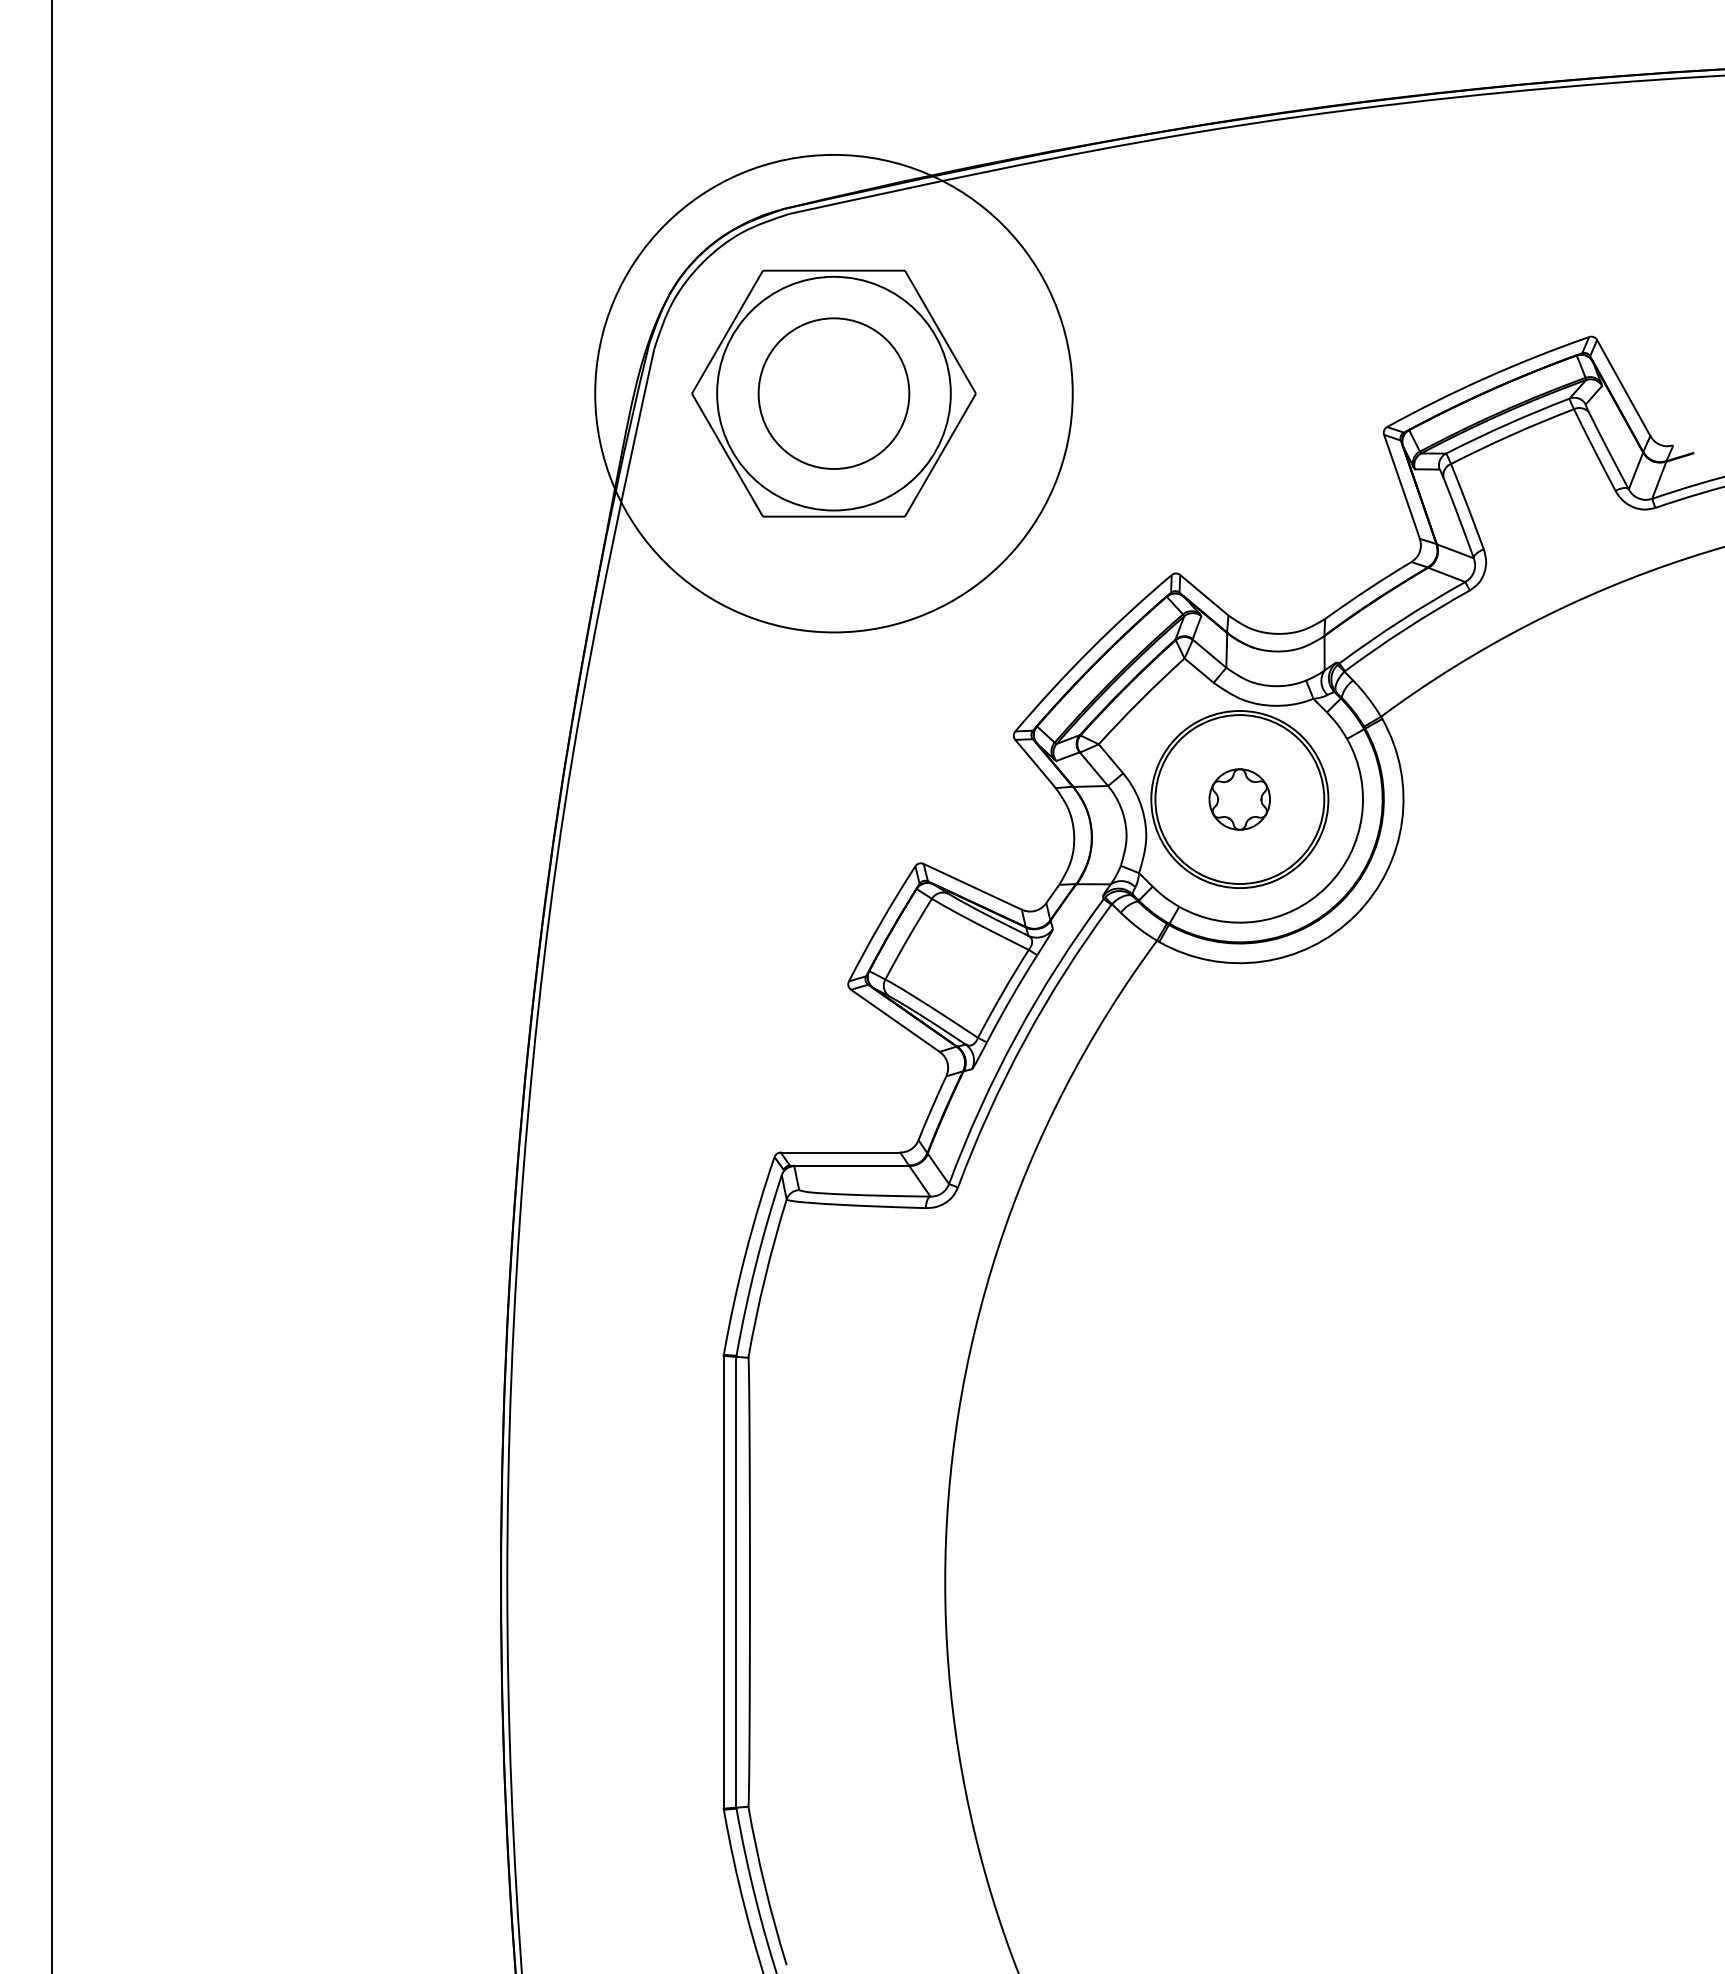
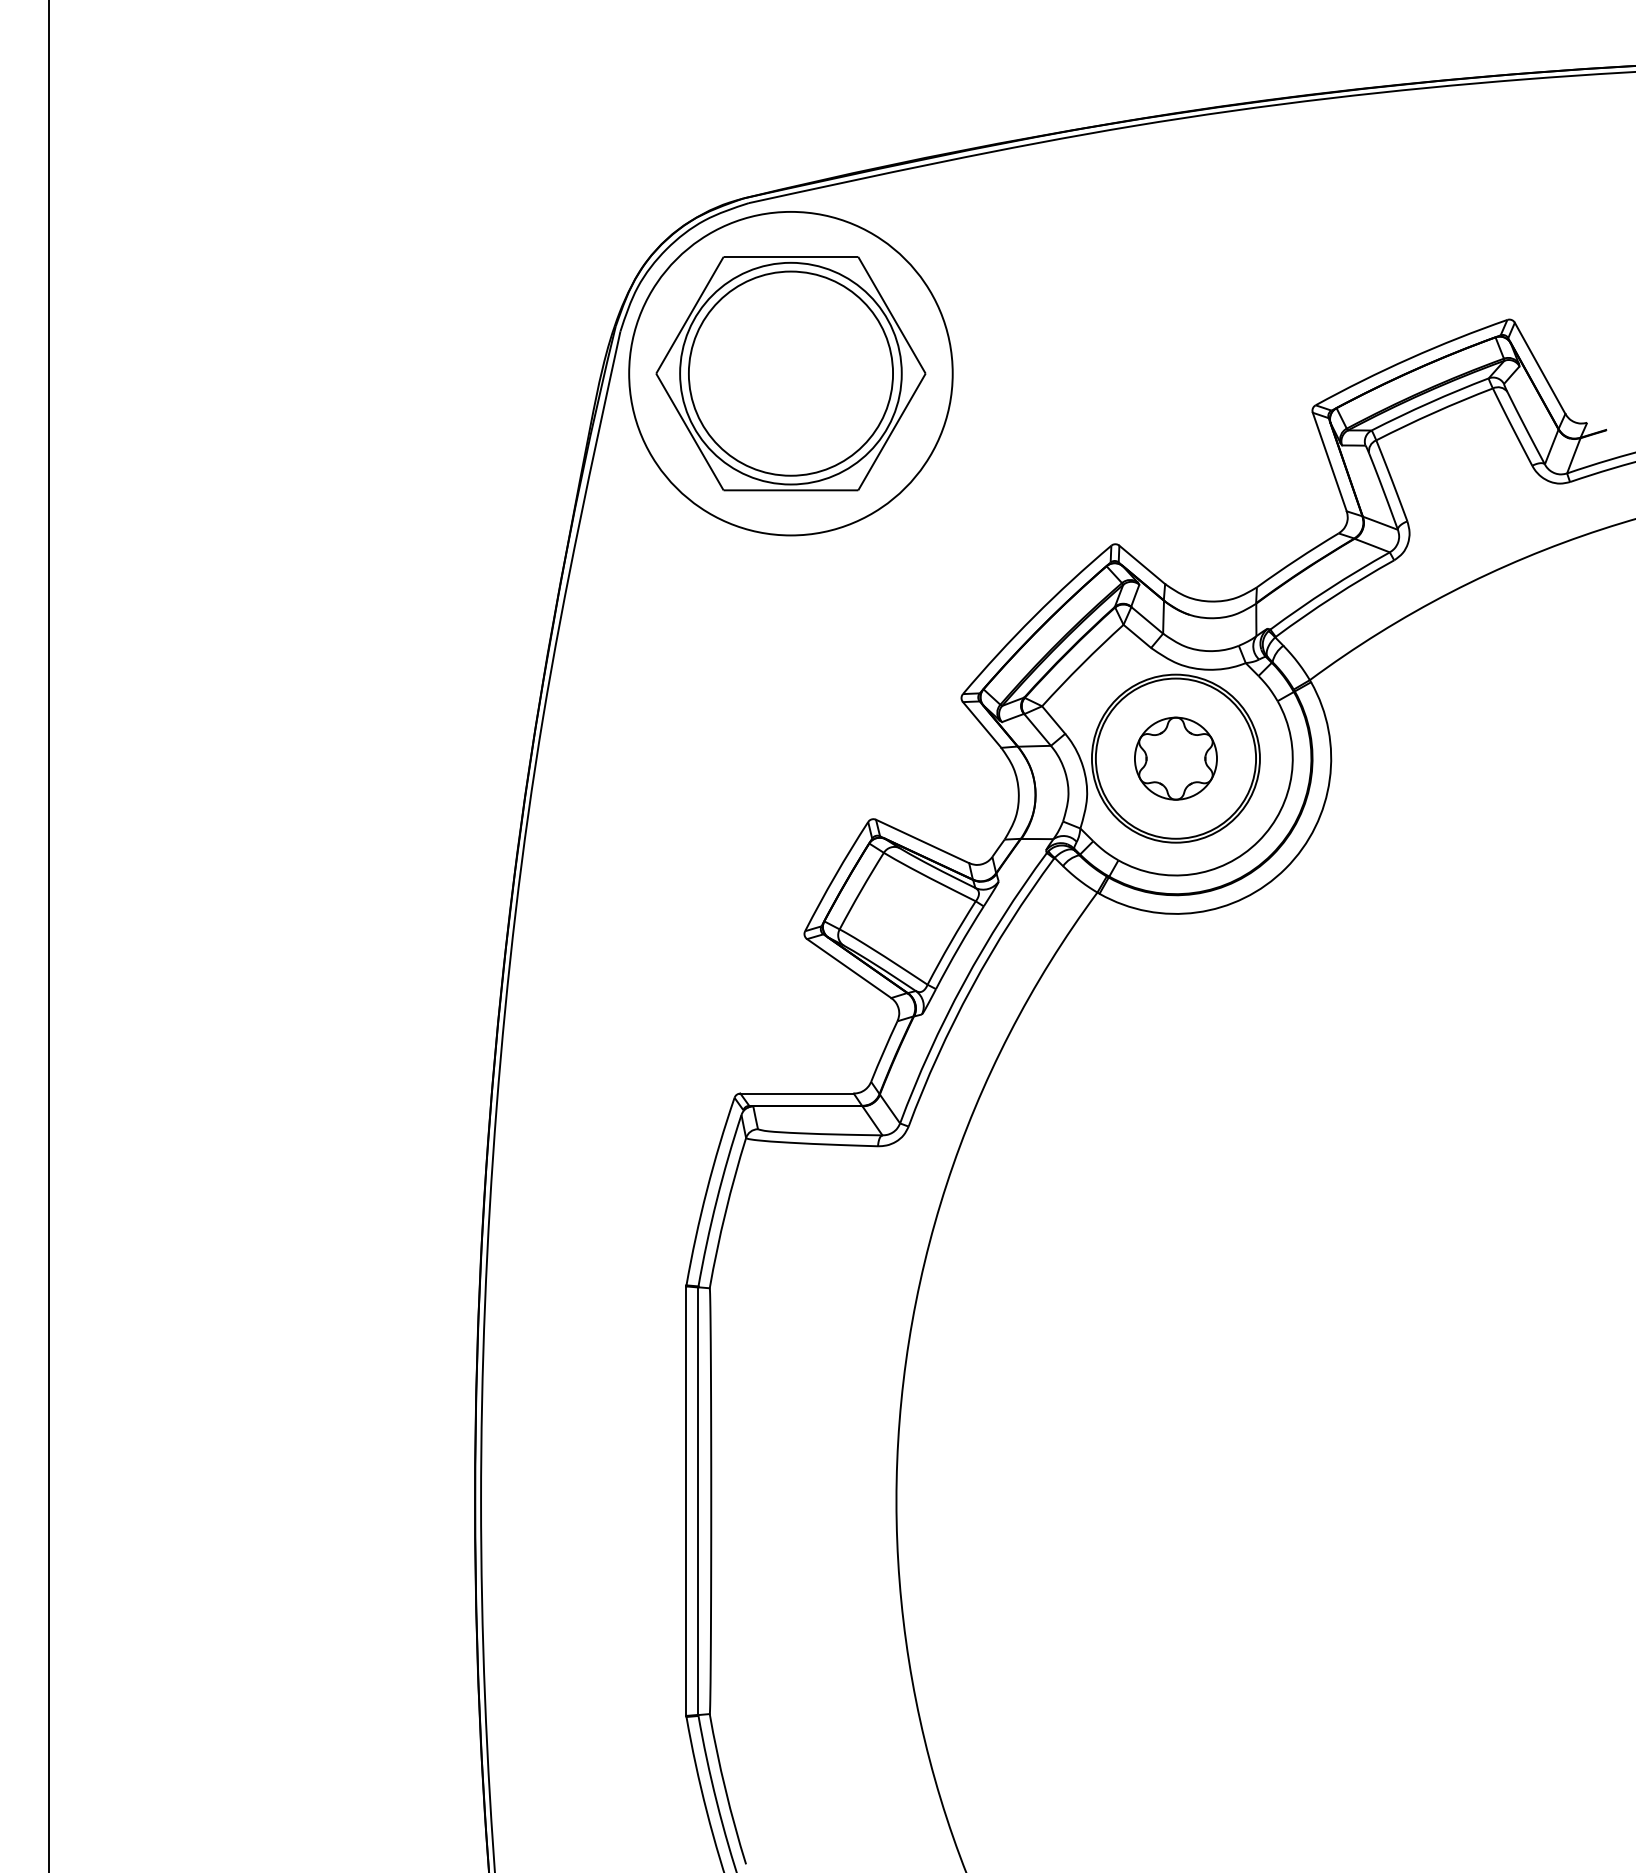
circle: (833, 393) -> (790, 373), size x0.71
circle: (833, 393) -> (790, 373), size x1.43
part: (1239, 799) -> (1175, 758), size x1.43

